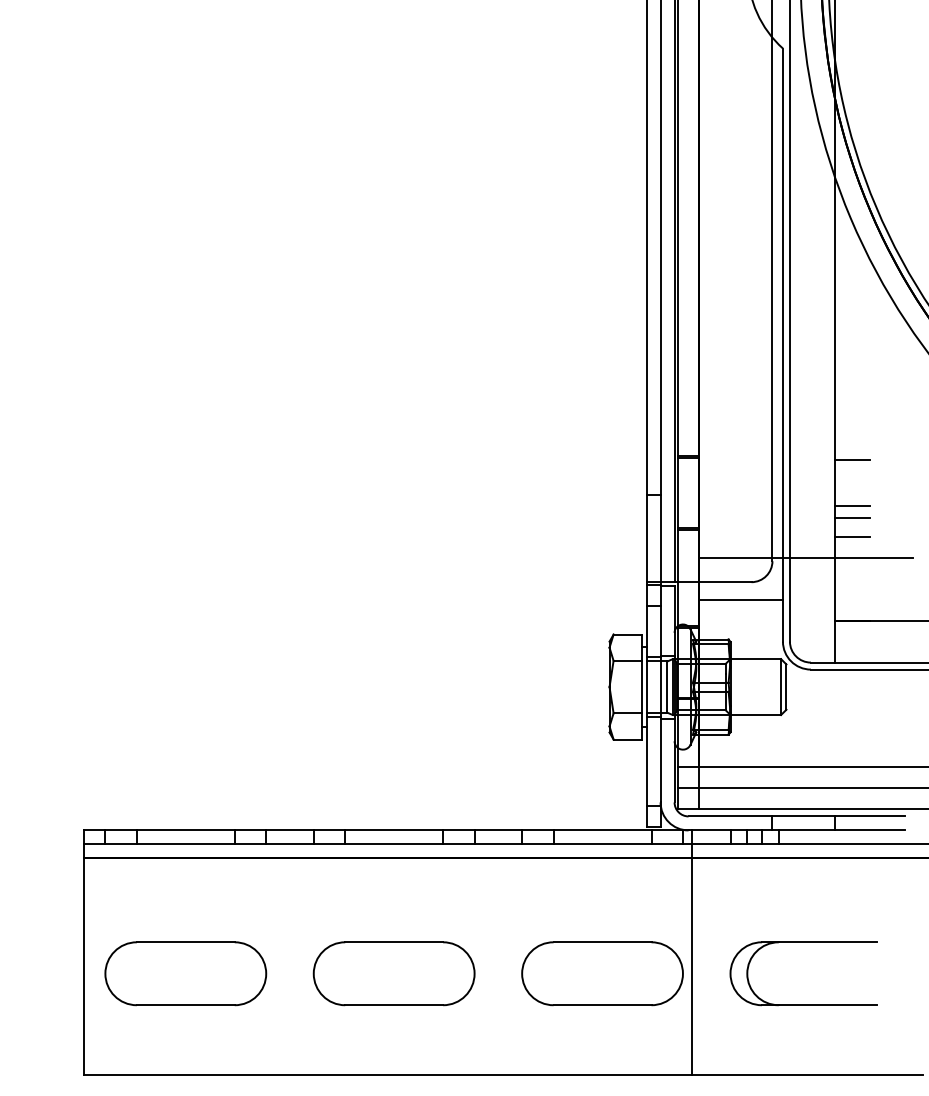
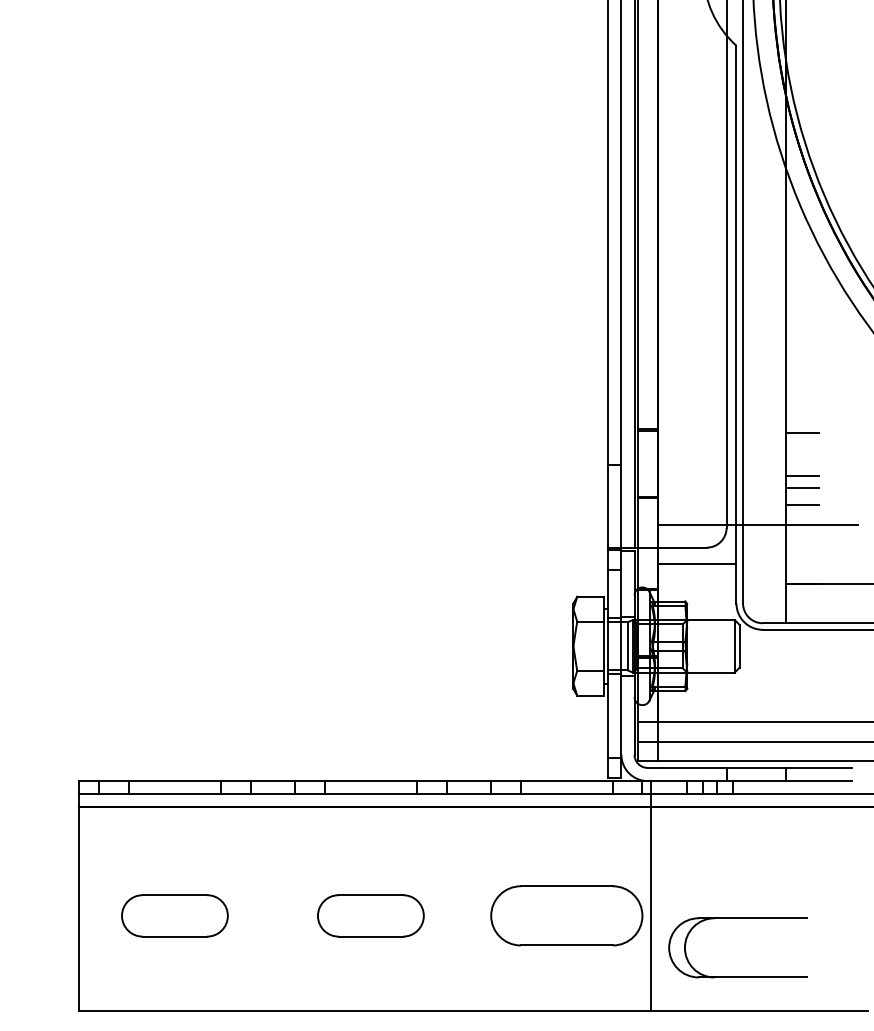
part: (803, 942) -> (737, 918), moved
part: (185, 973) -> (174, 915), size x0.7
part: (393, 973) -> (370, 915), size x0.7

